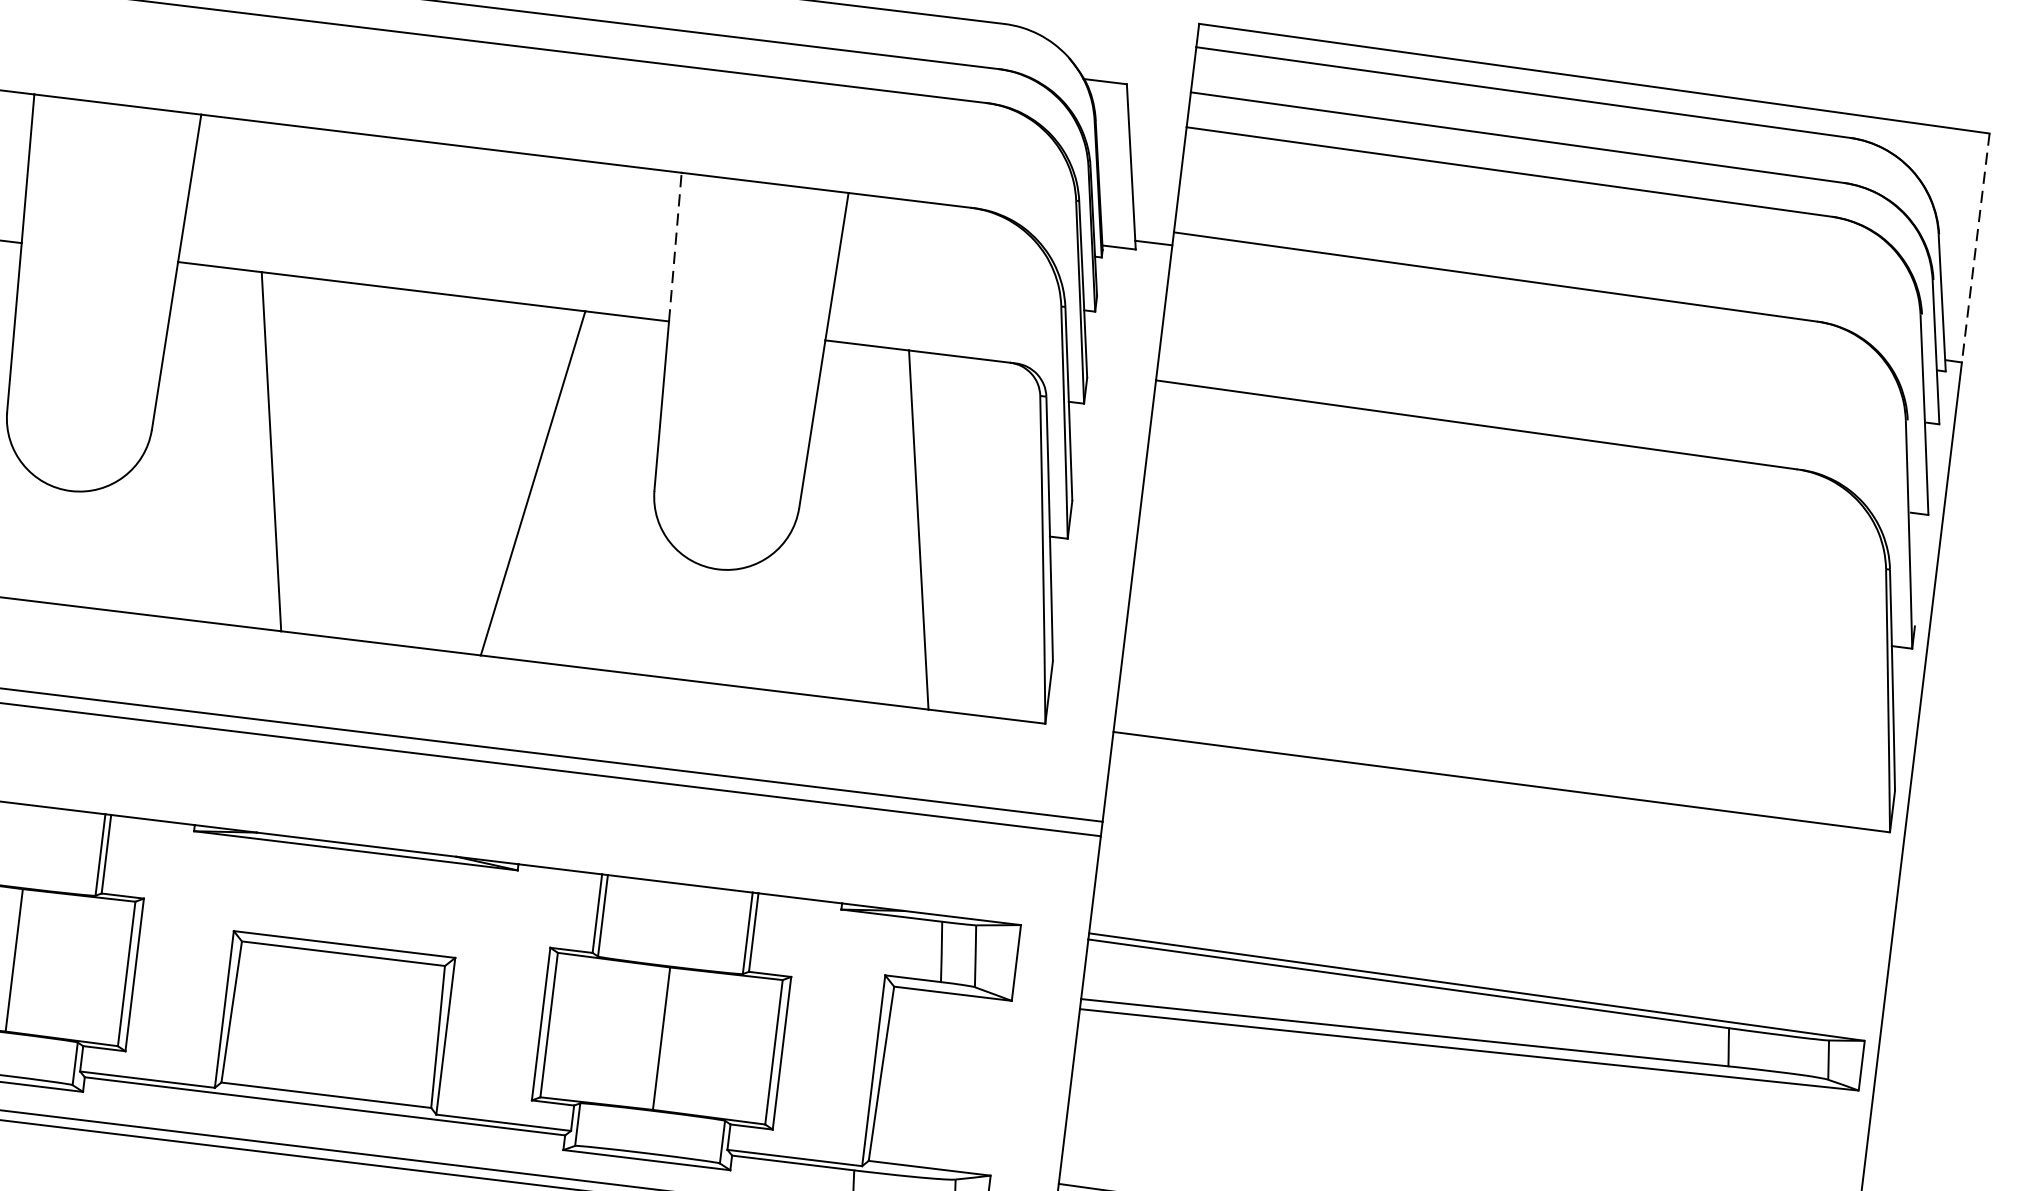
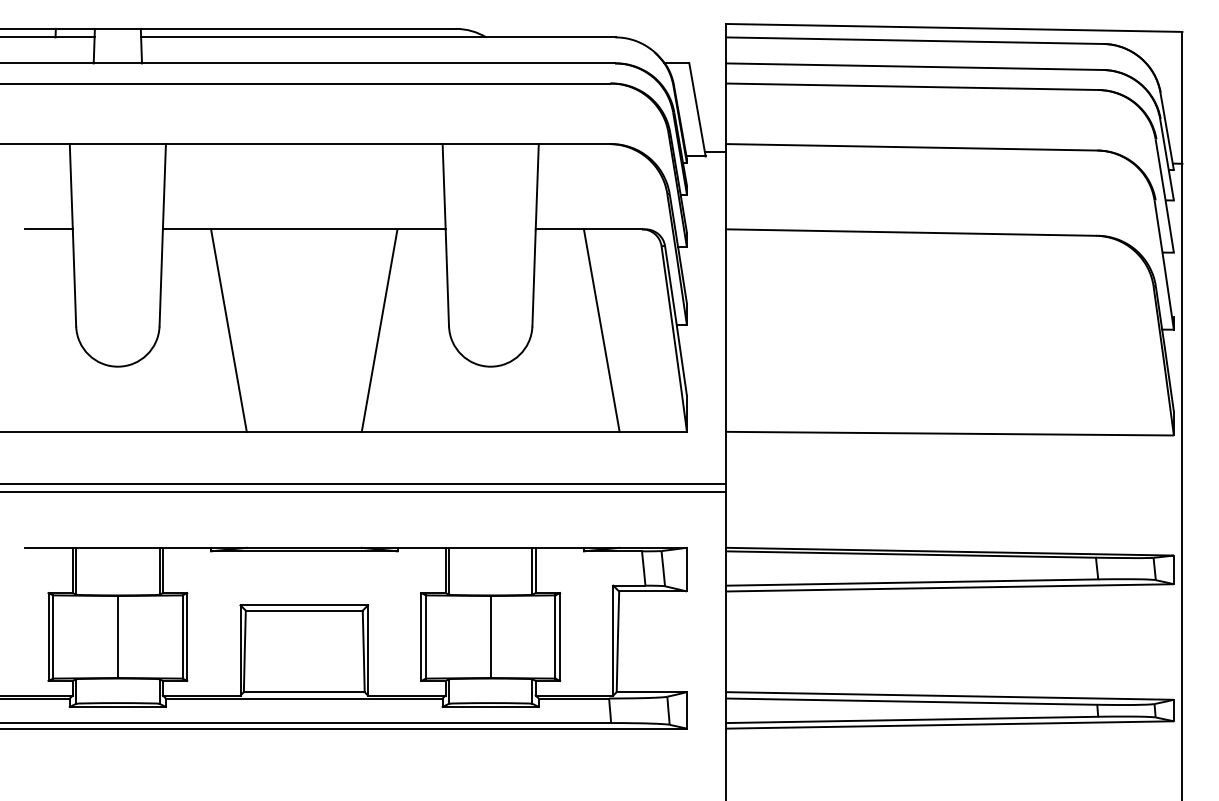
line: (675, 246) -> (444, 186), dashed -> solid
line: (1975, 247) -> (1182, 97), dashed -> solid

